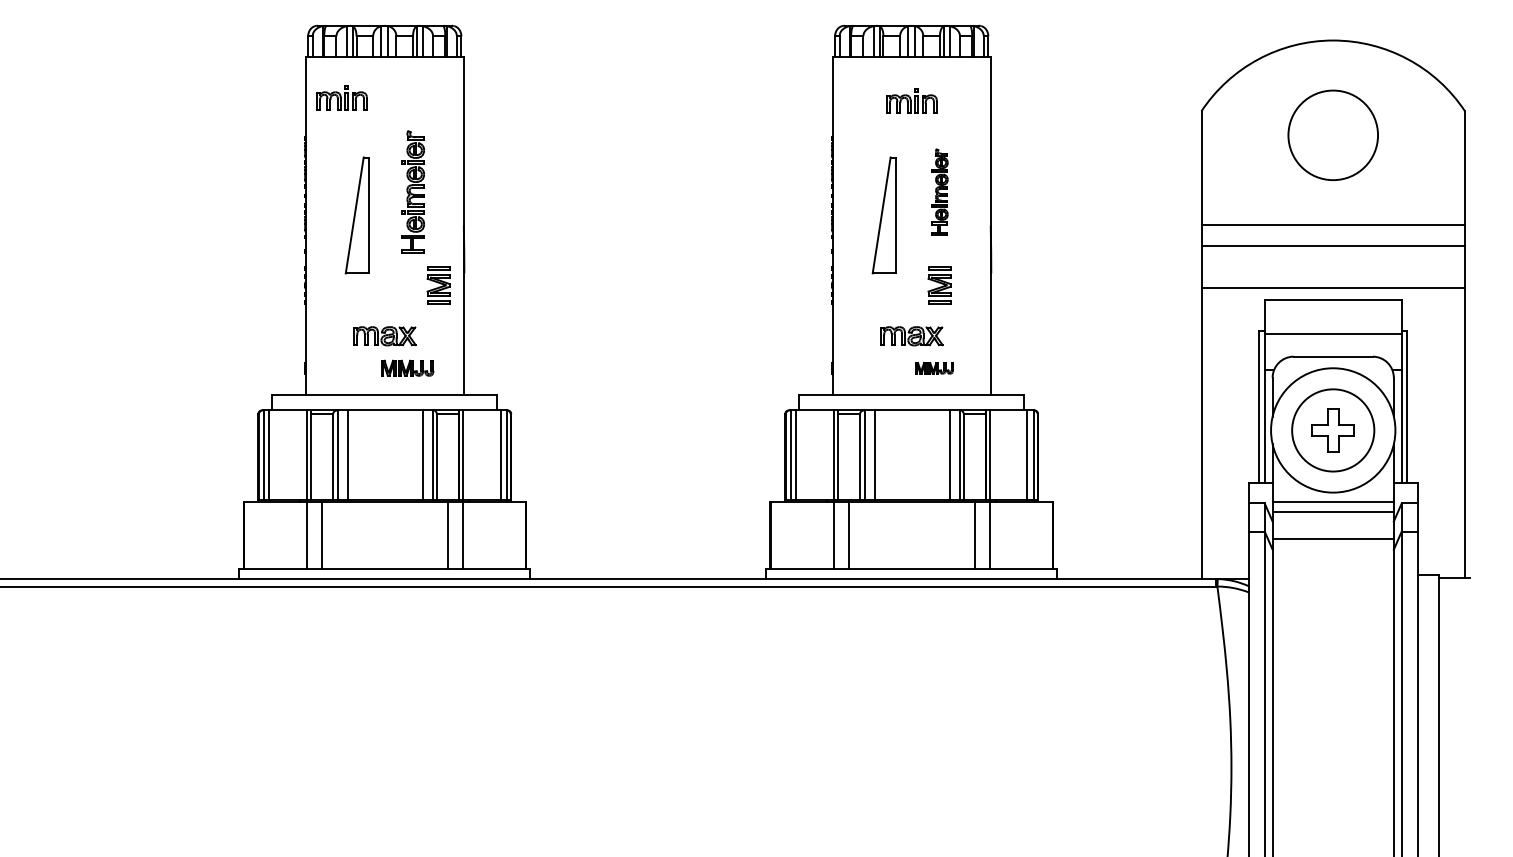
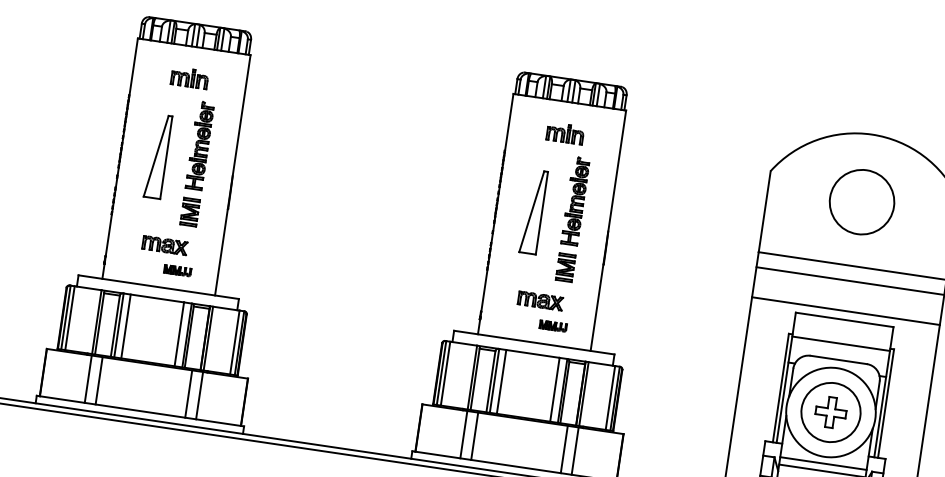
part: (341, 97) -> (189, 77), moved
part: (939, 191) -> (575, 200), size x1.43
part: (438, 285) -> (189, 212), moved
part: (407, 368) -> (177, 270), size x0.71

